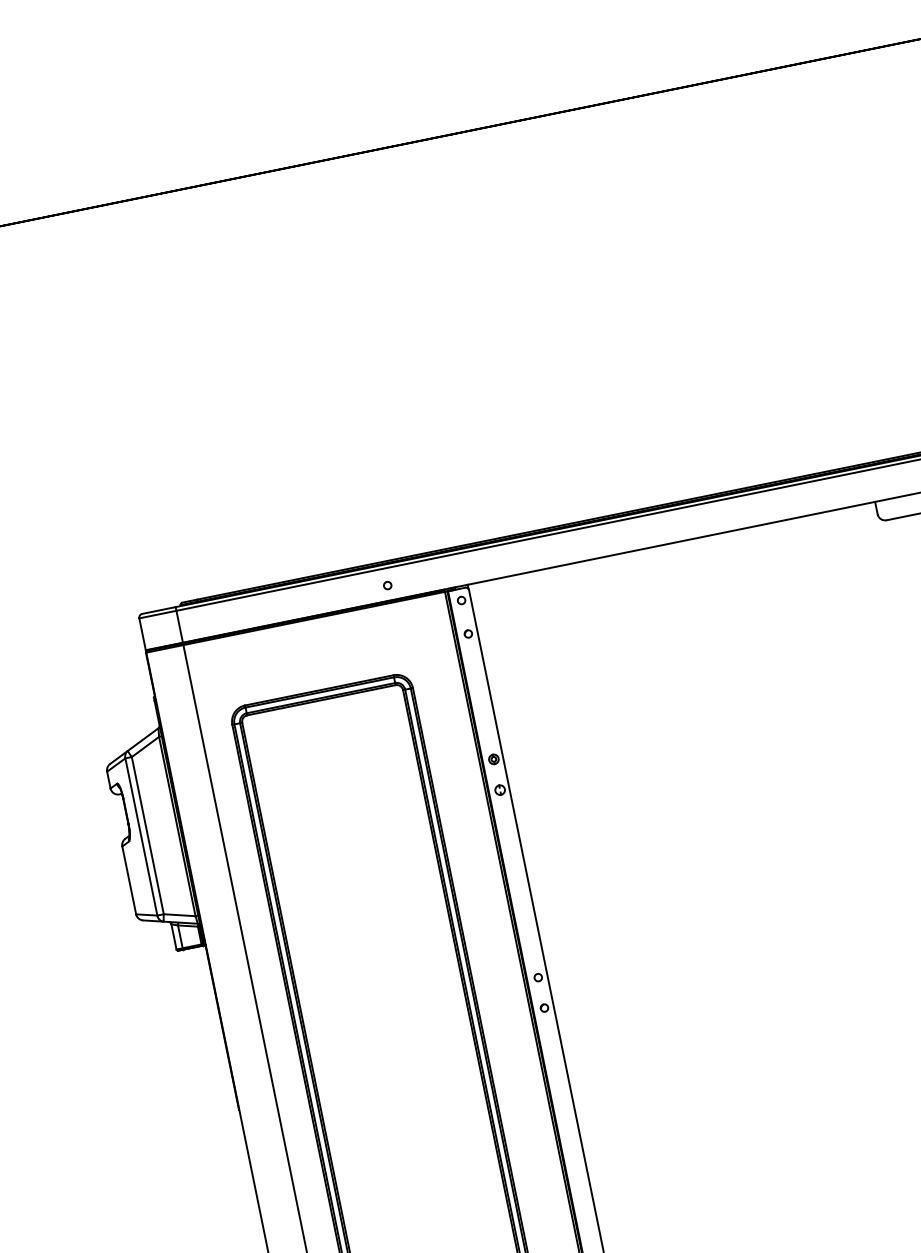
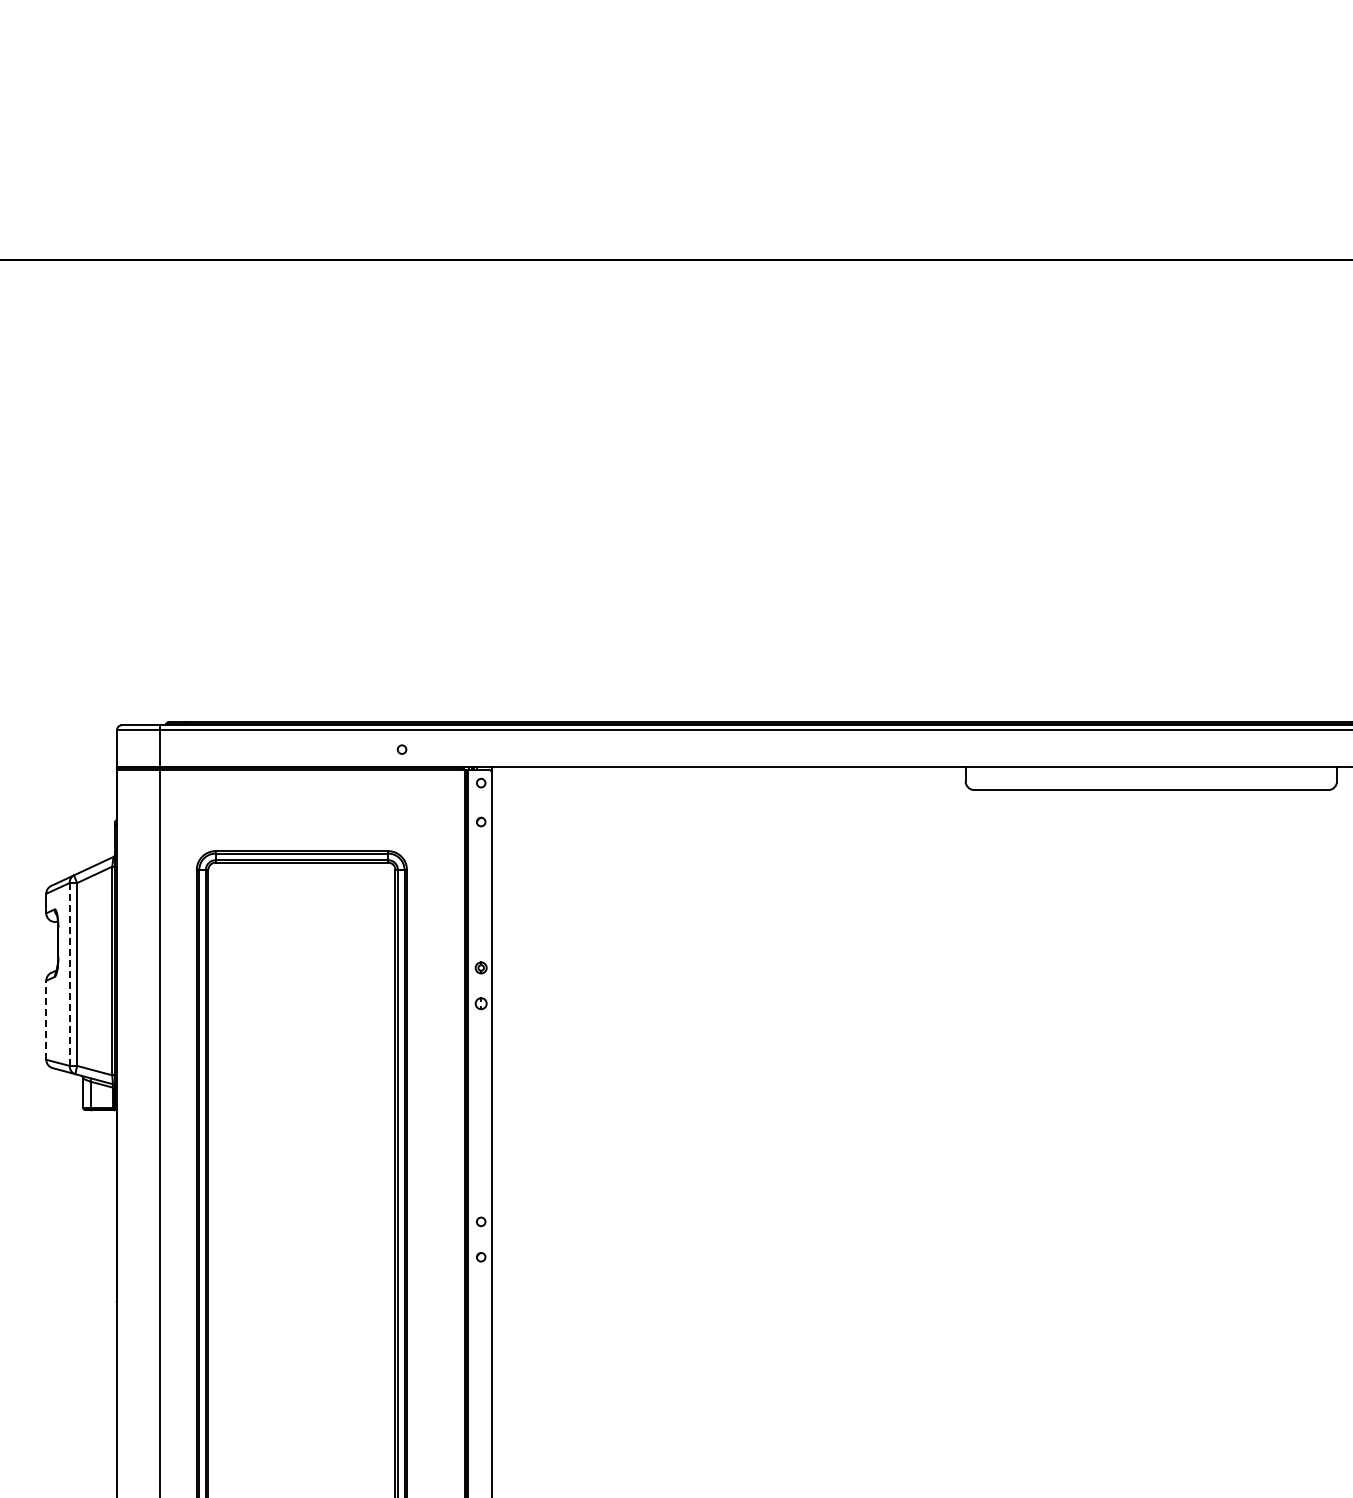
line: (141, 836) -> (69, 973), solid -> dashed
line: (129, 880) -> (46, 1020), solid -> dashed

